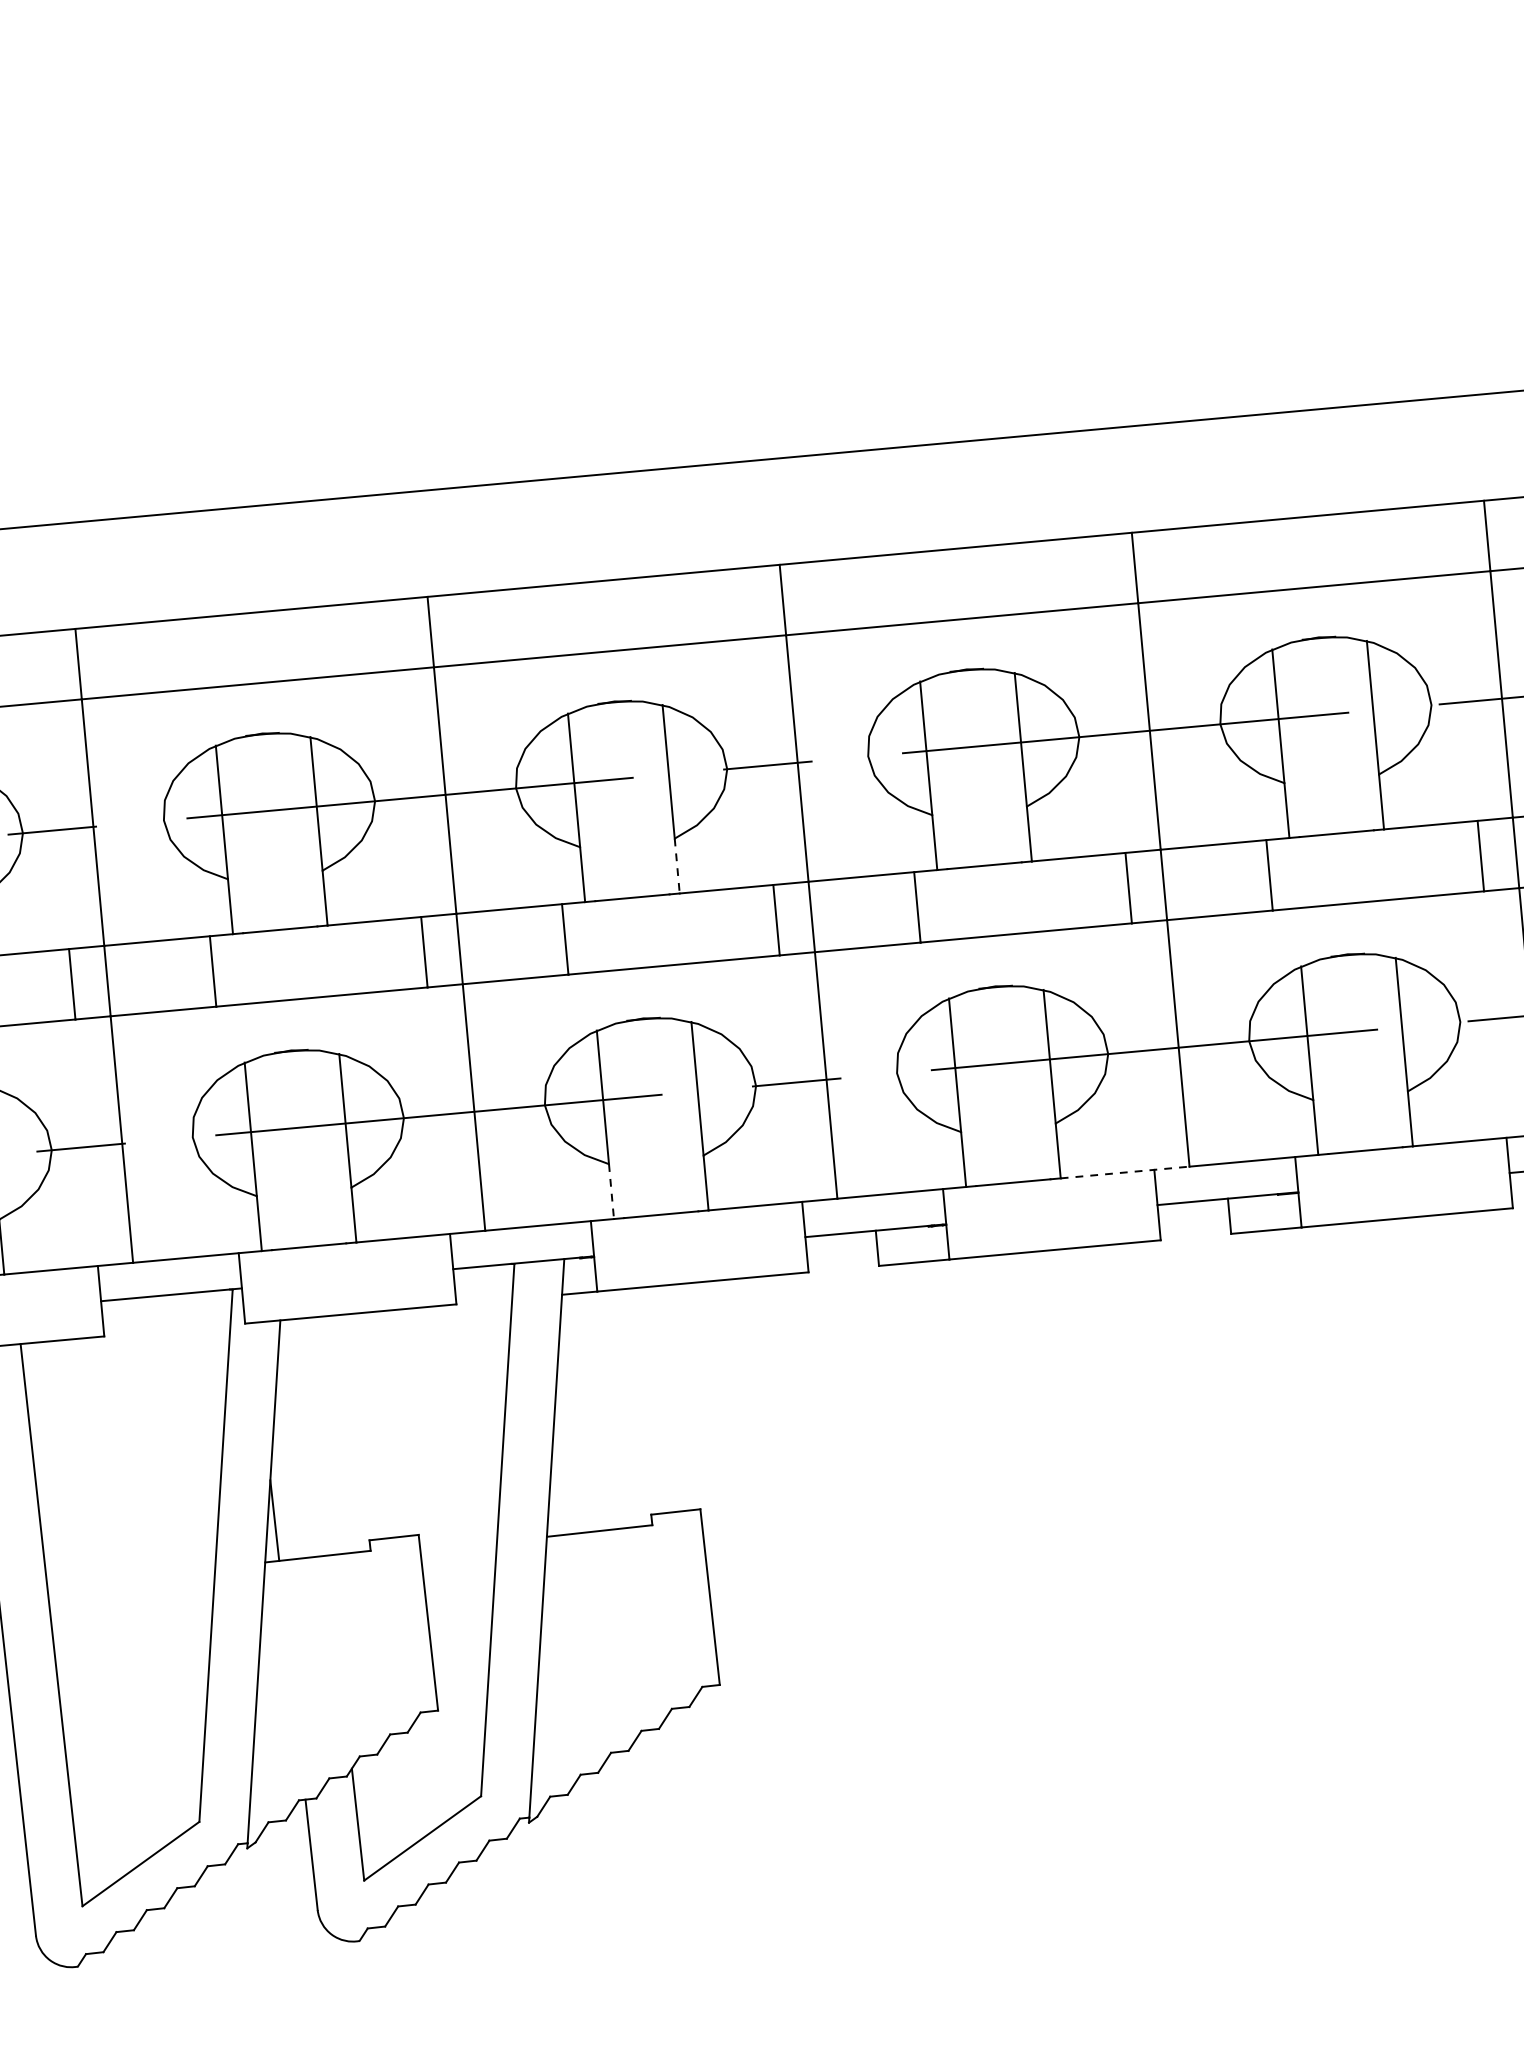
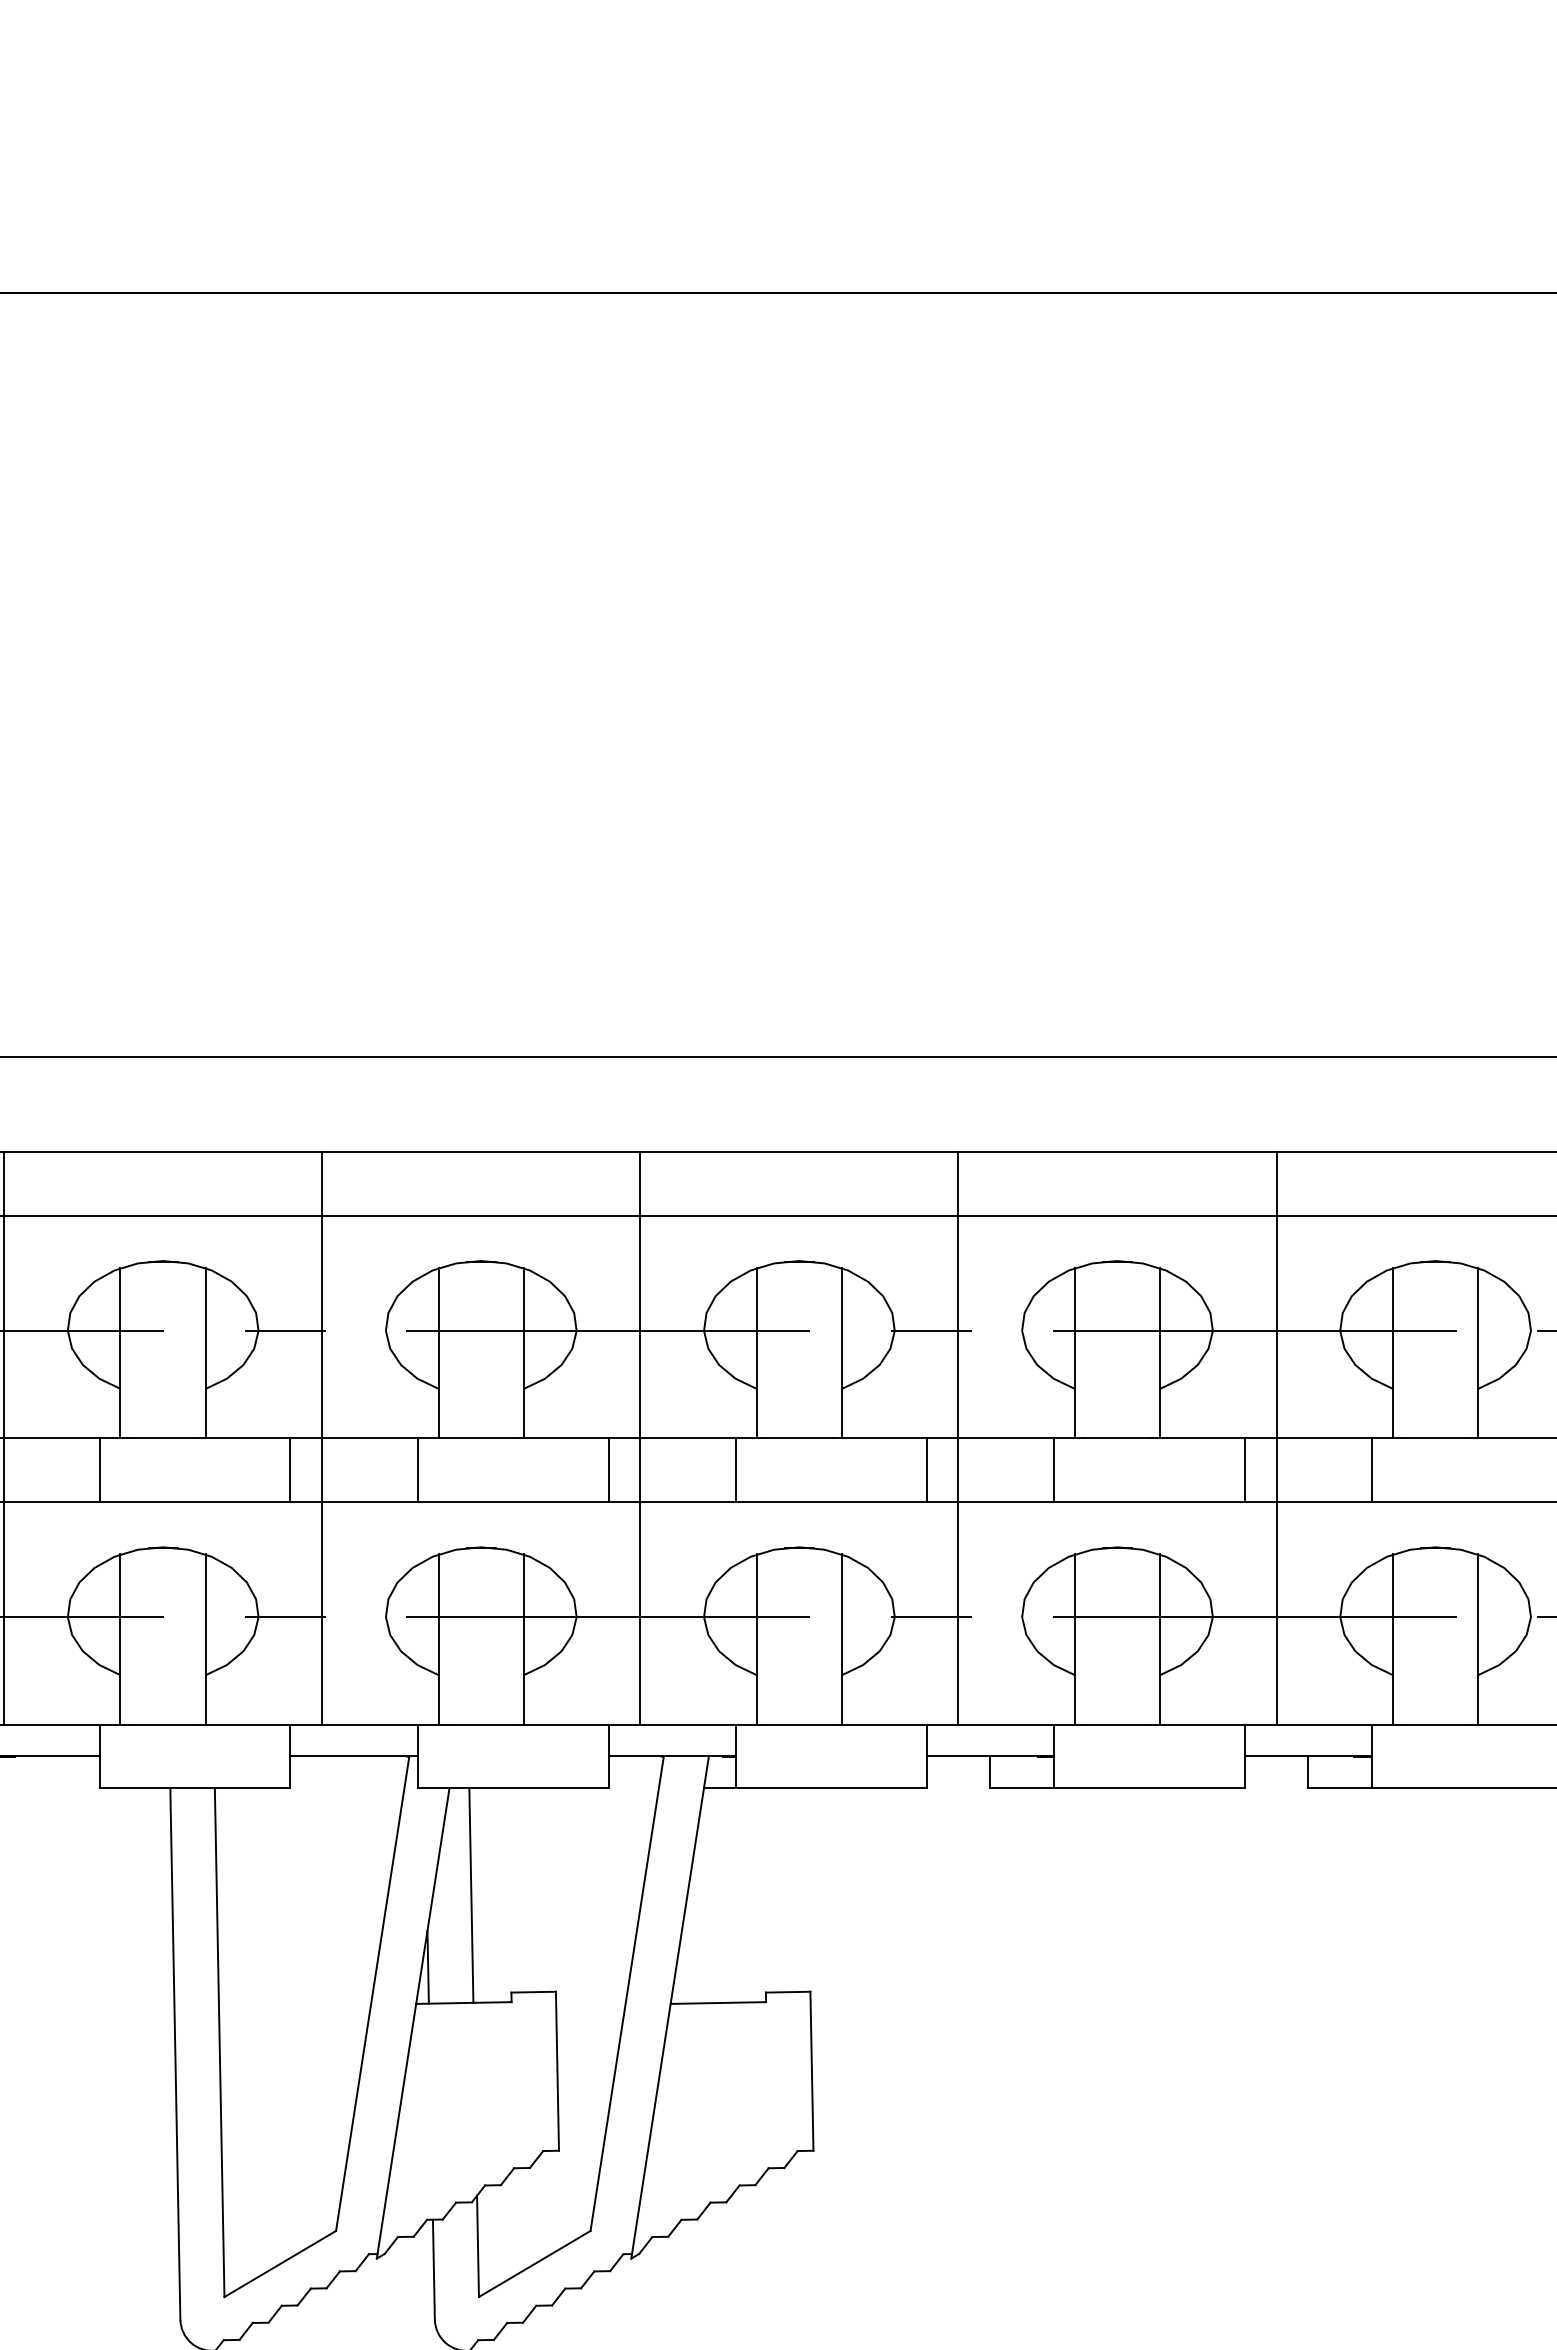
line: (677, 865) -> (842, 1413), dashed -> solid
line: (1125, 1172) -> (1218, 1724), dashed -> solid
line: (611, 1191) -> (756, 1699), dashed -> solid
line: (315, 1436) -> (471, 1895), added

